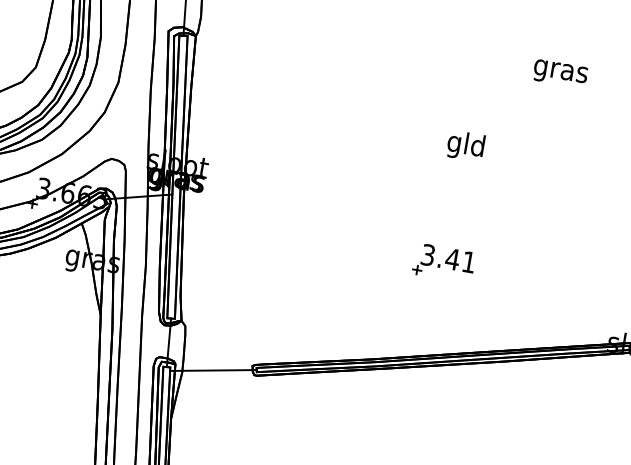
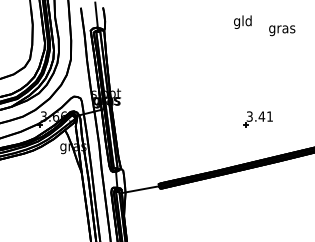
text: (561, 73) -> (282, 30), moved
text: (465, 144) -> (242, 21), moved
part: (442, 263) -> (257, 119), moved

